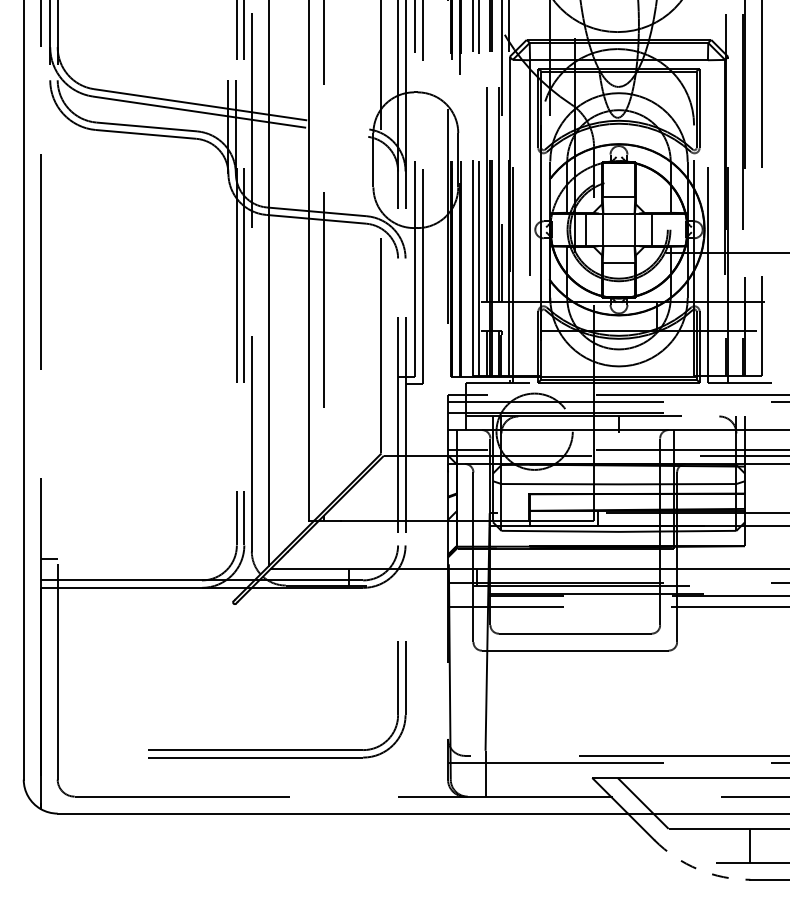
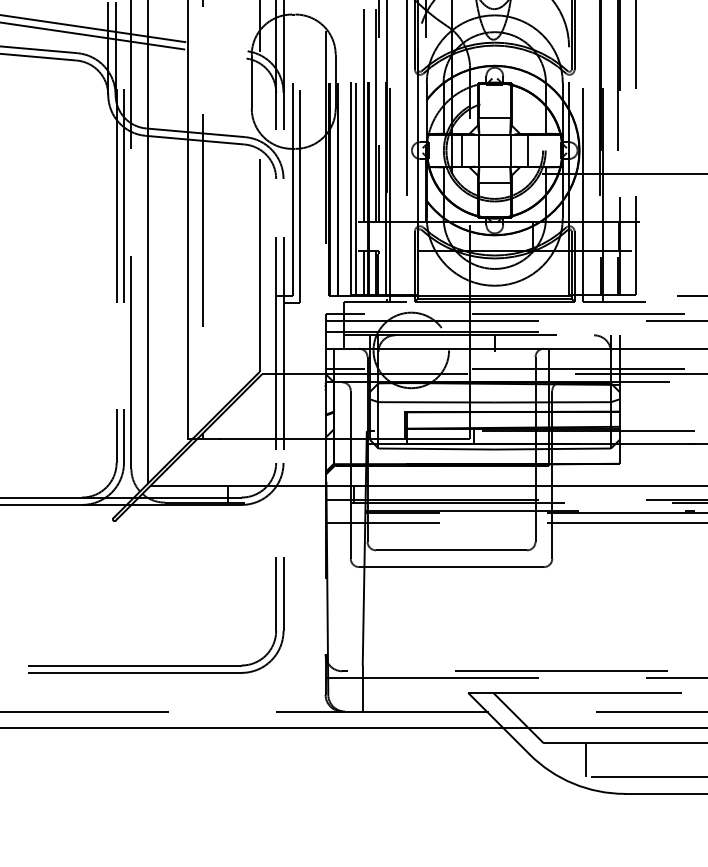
line: (750, 845) -> (586, 759), moved
arc: (698, 869) -> (573, 783), dashed -> solid

